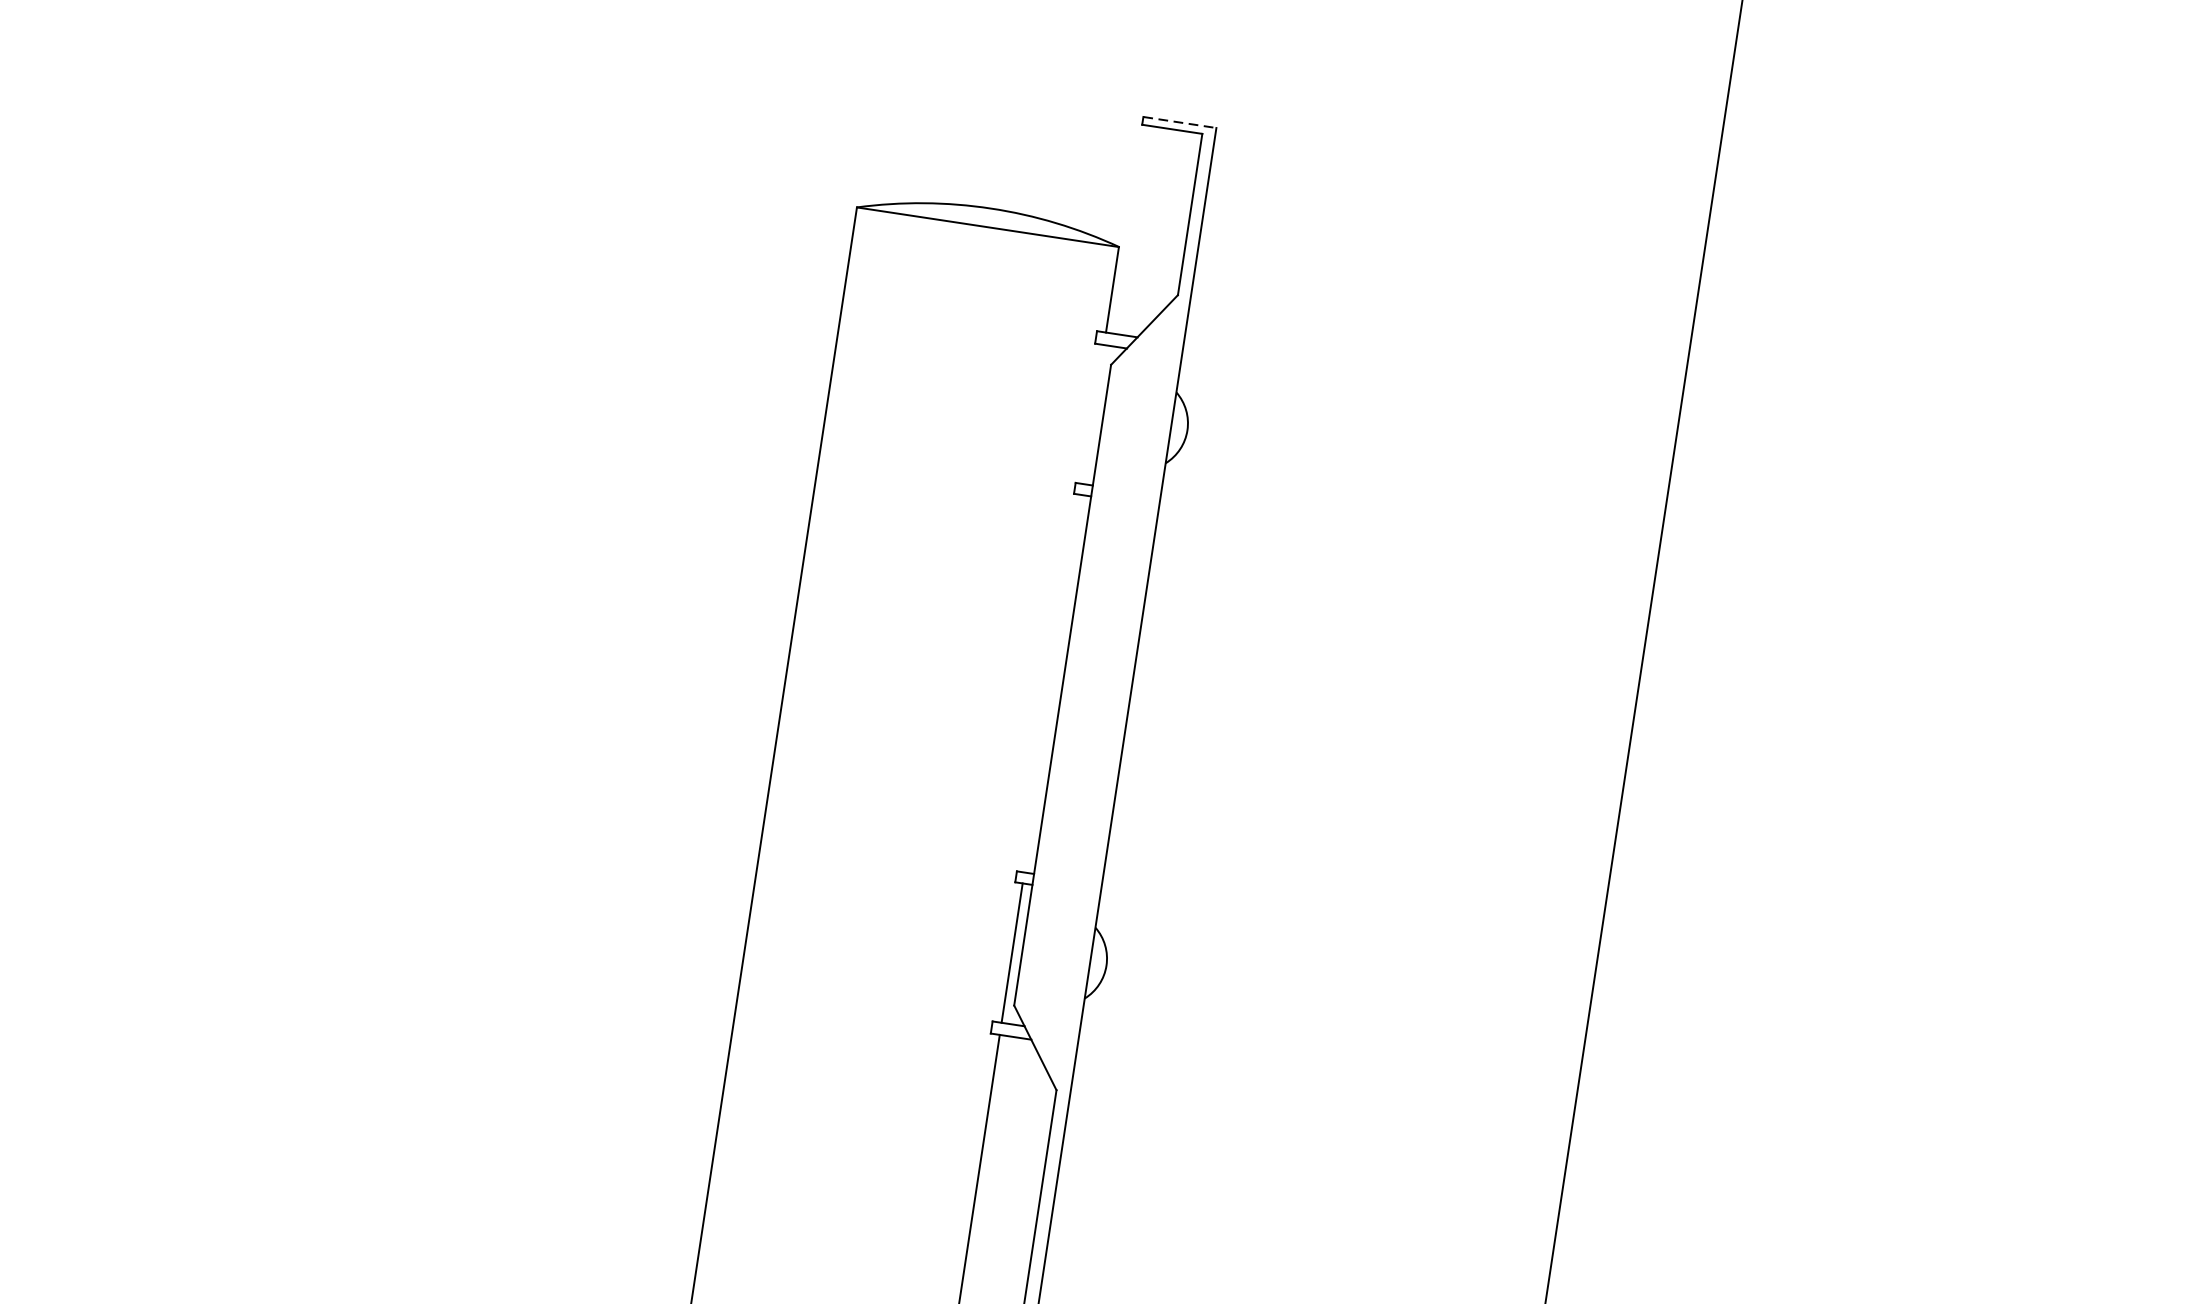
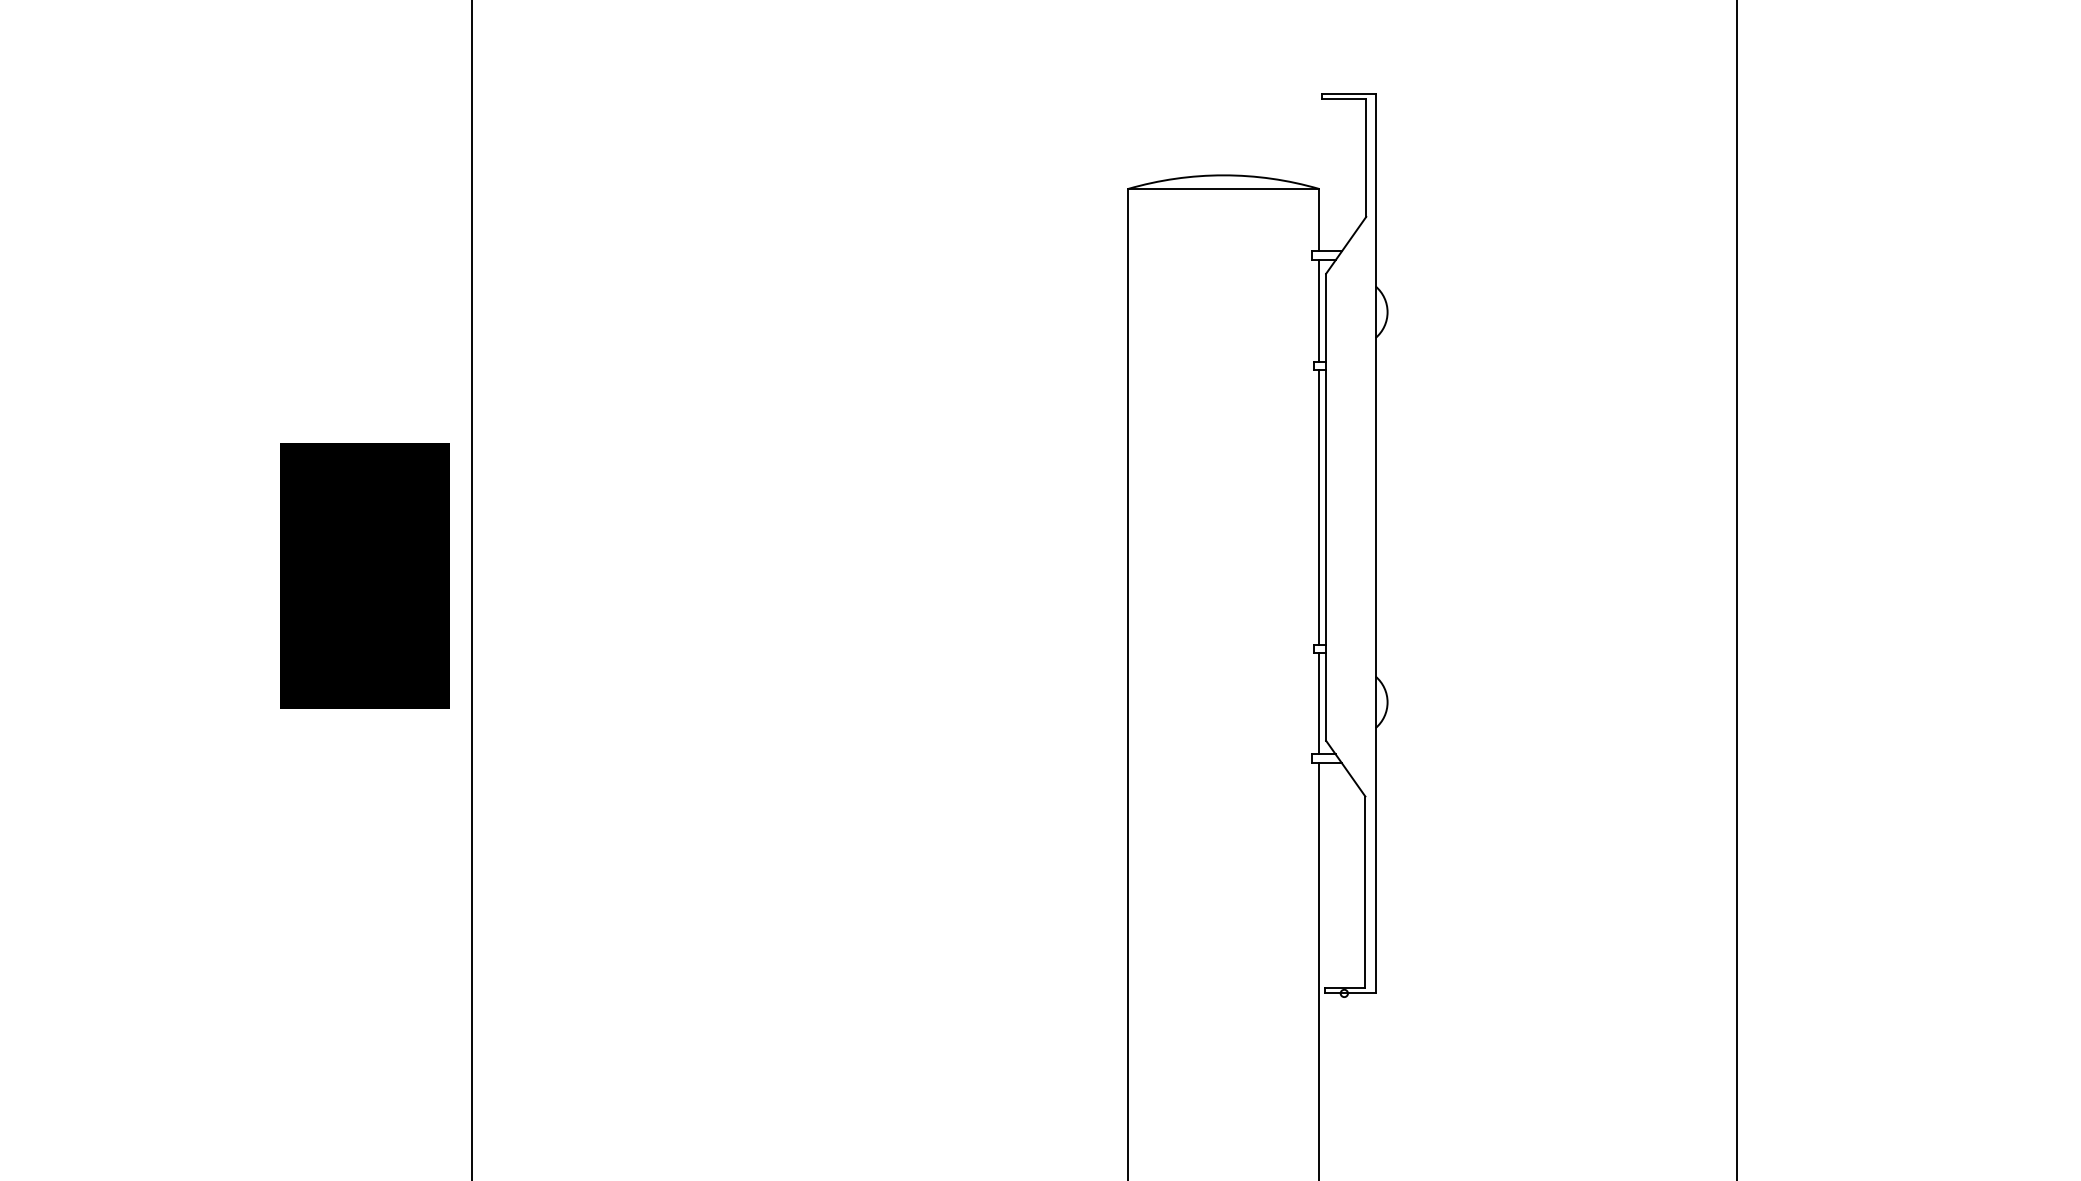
line: (1180, 122) -> (1349, 93), dashed -> solid
line: (1094, 413) -> (1319, 310), added
line: (1053, 682) -> (1319, 506), added

